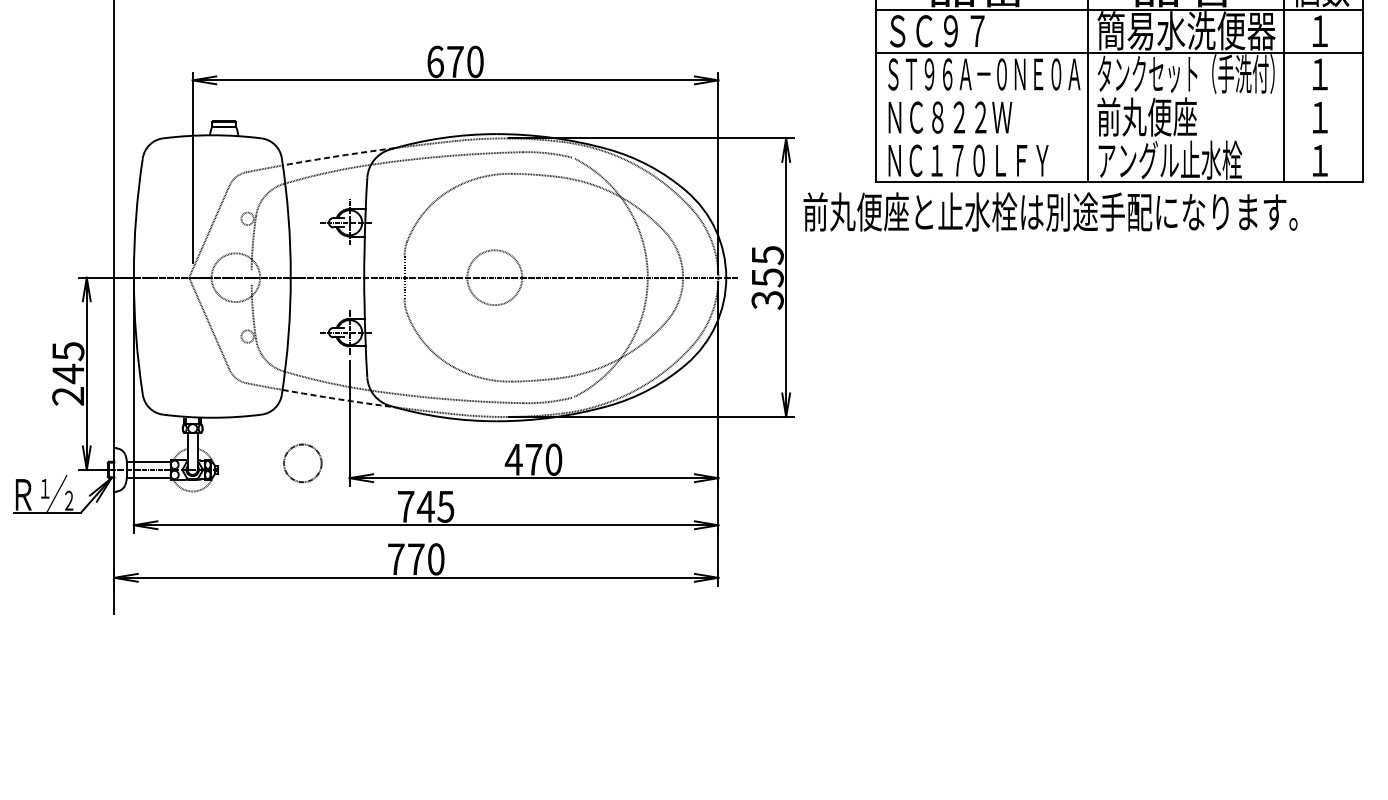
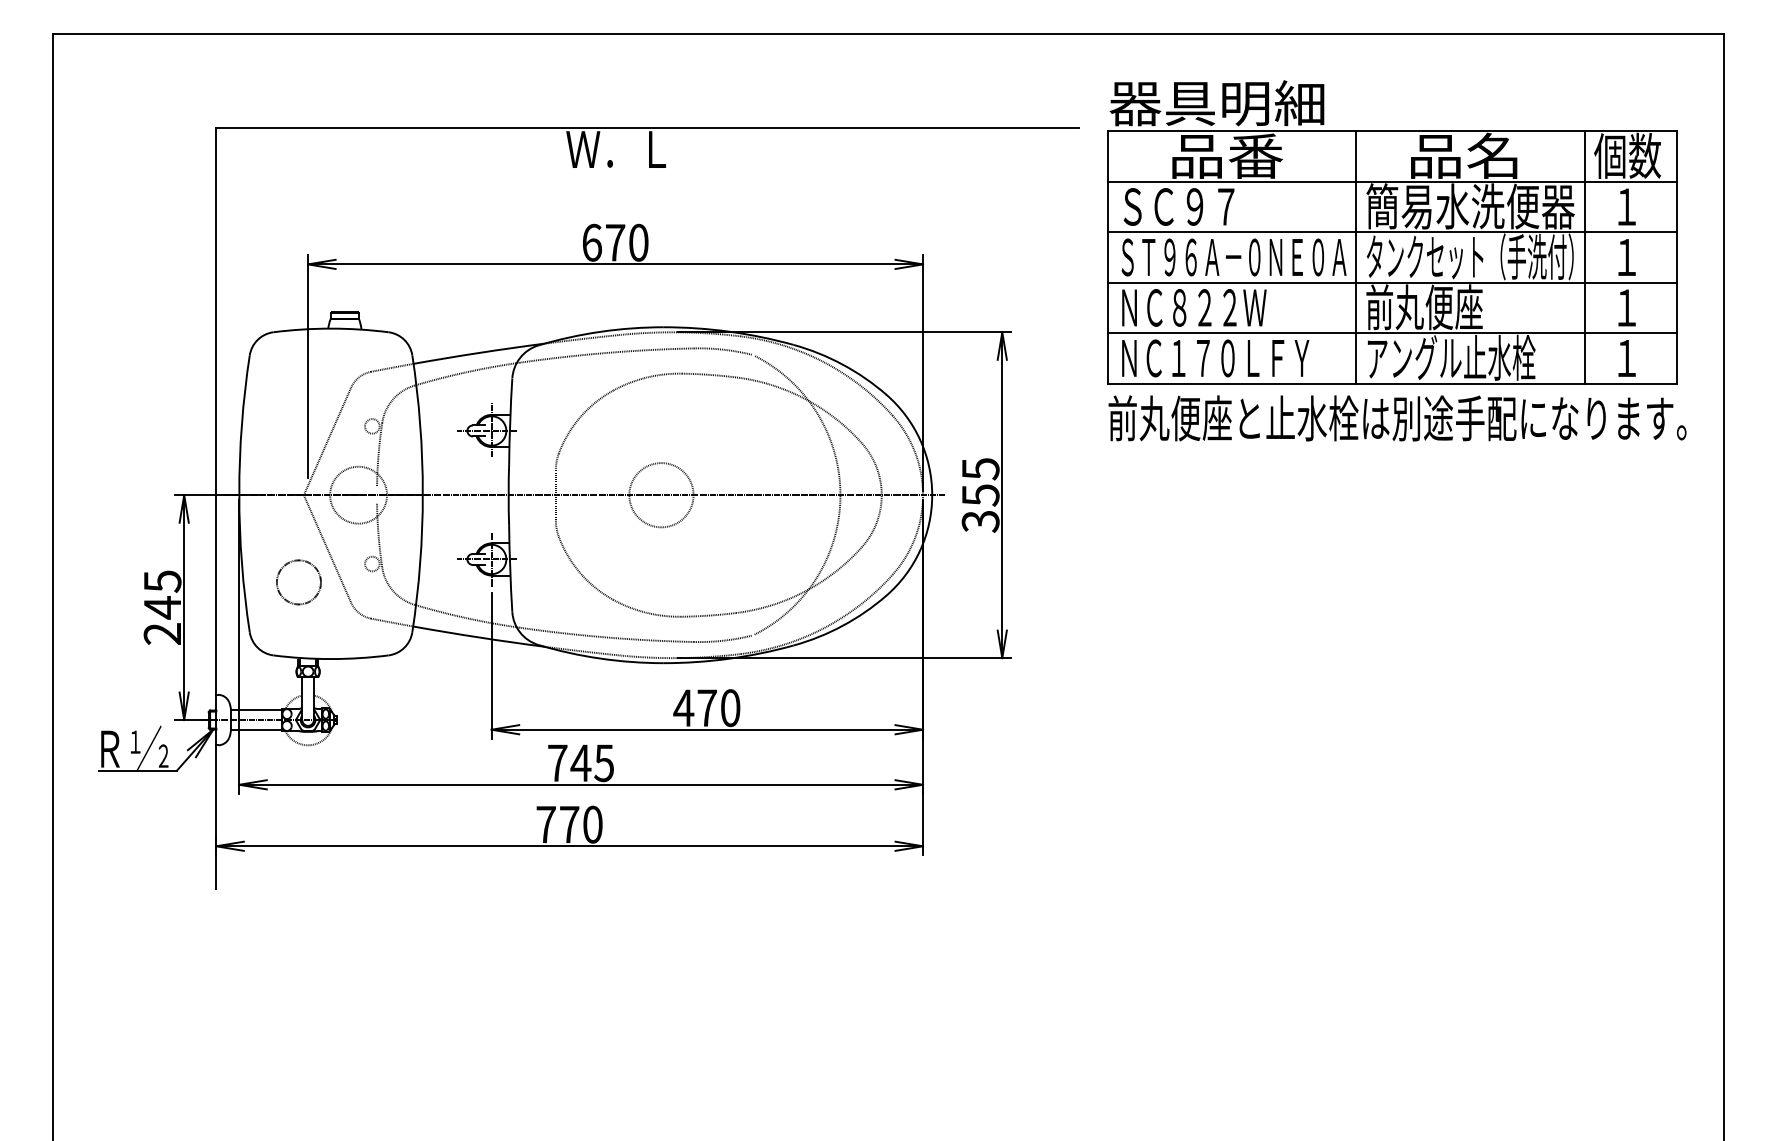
line: (1118, 95) -> (1391, 282), added
line: (1118, 139) -> (1391, 333), added
arc: (338, 155) -> (478, 352), dashed -> solid
text: (1050, 212) -> (1397, 418), moved
arc: (338, 399) -> (478, 637), dashed -> solid
circle: (302, 463) -> (298, 582), moved

